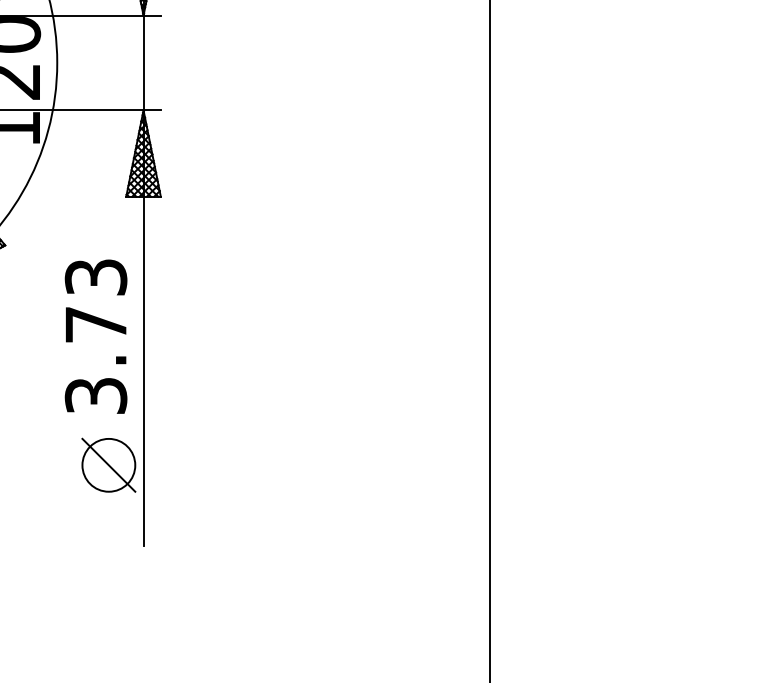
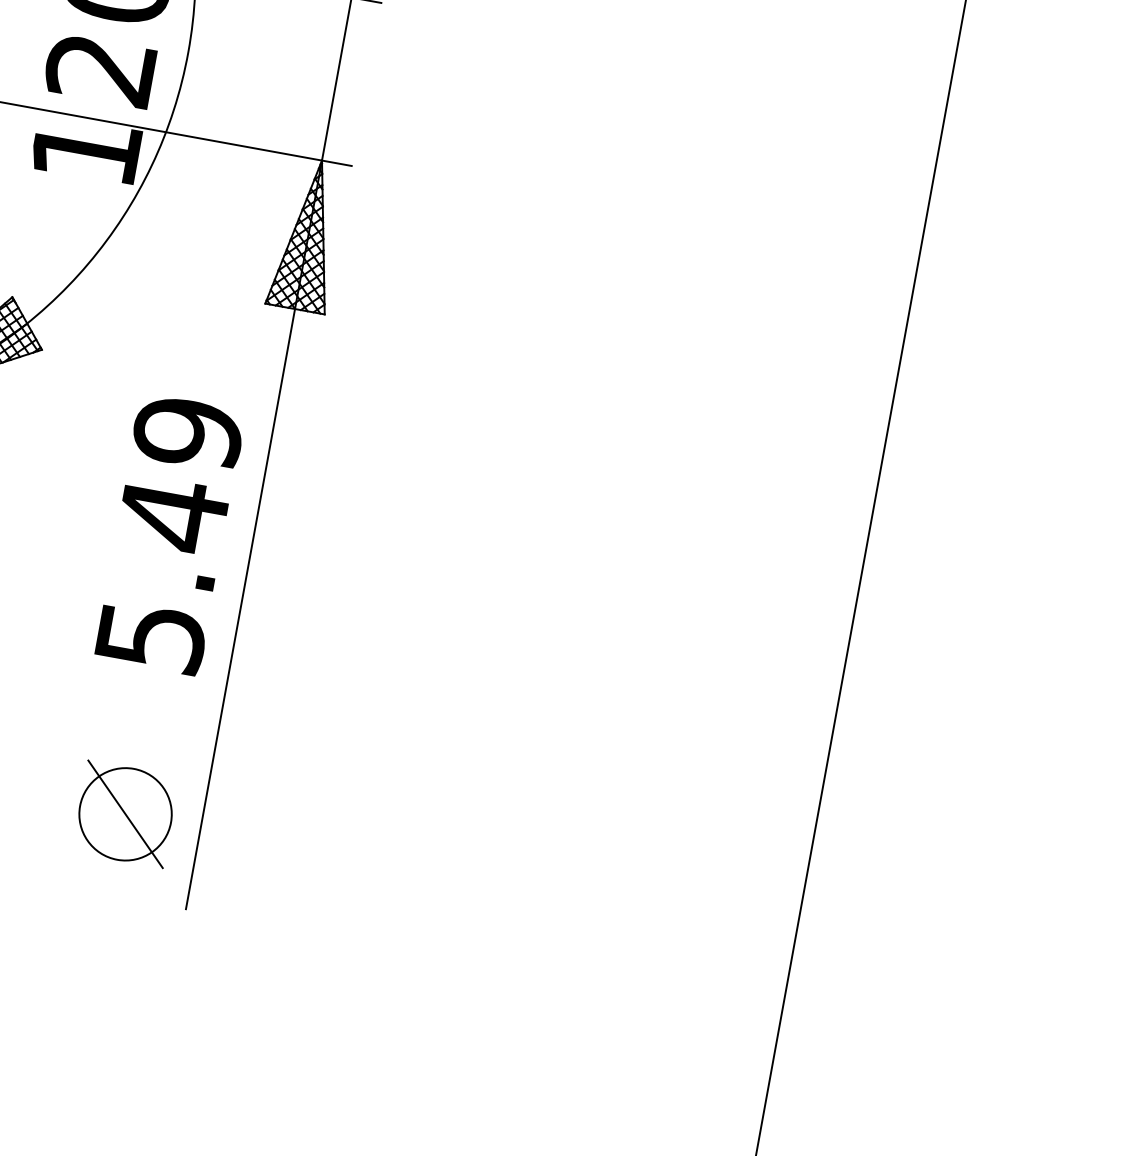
text: (95, 335) -> (168, 532), 3.73 -> 5.49
part: (108, 464) -> (125, 812), moved

